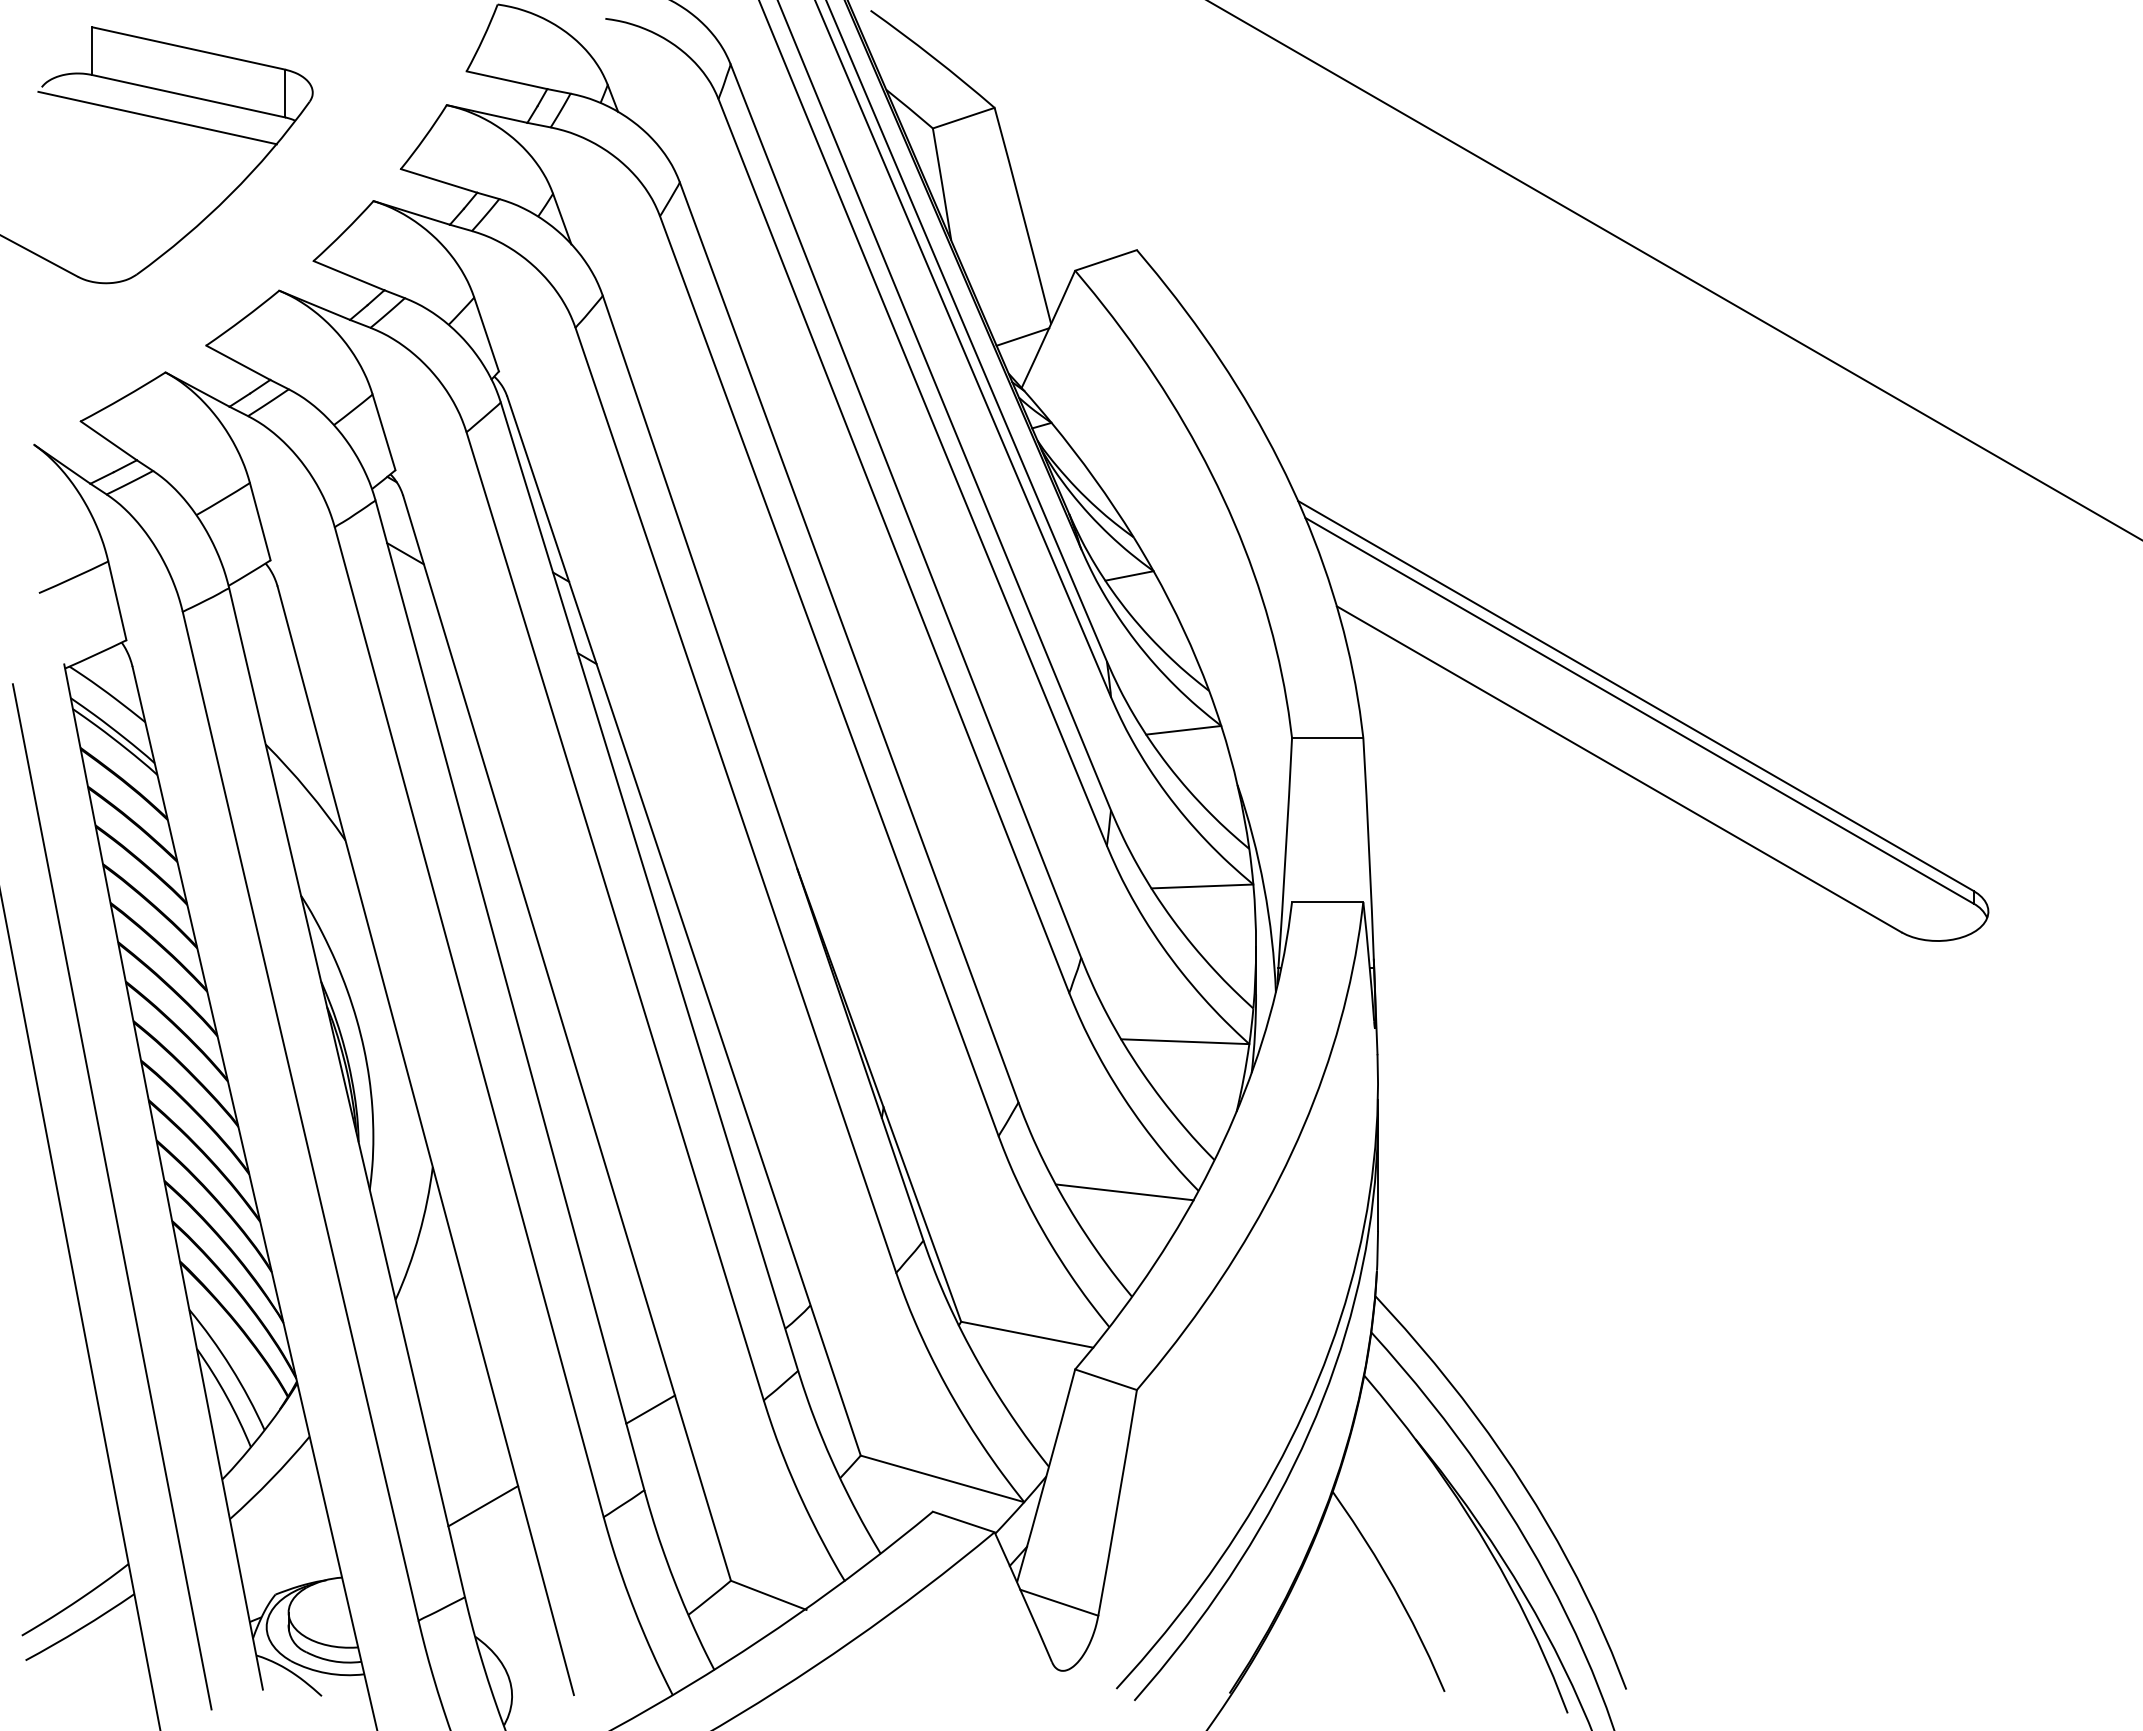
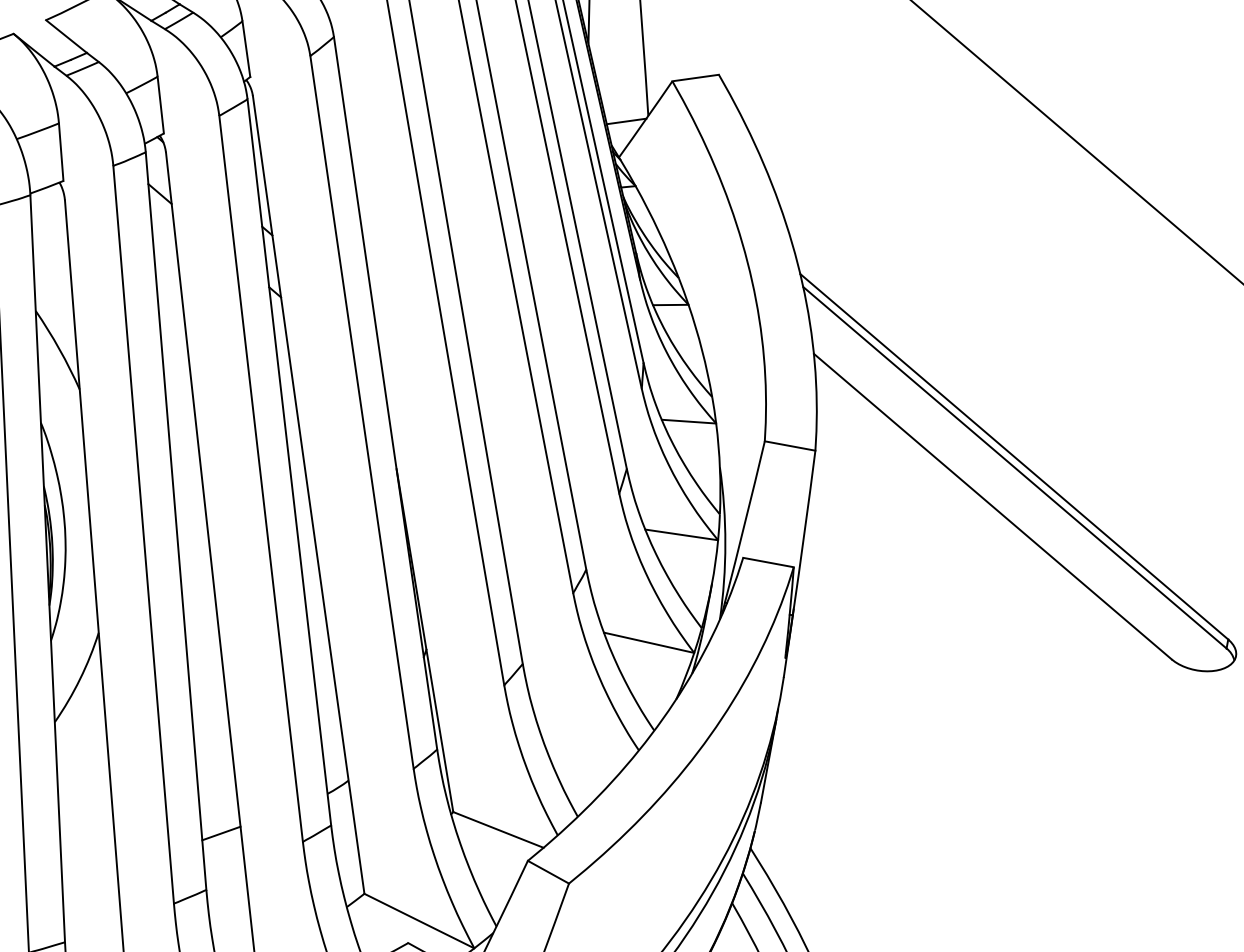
line: (1124, 1192) -> (586, 741), removed
line: (483, 1506) -> (90, 880), removed

